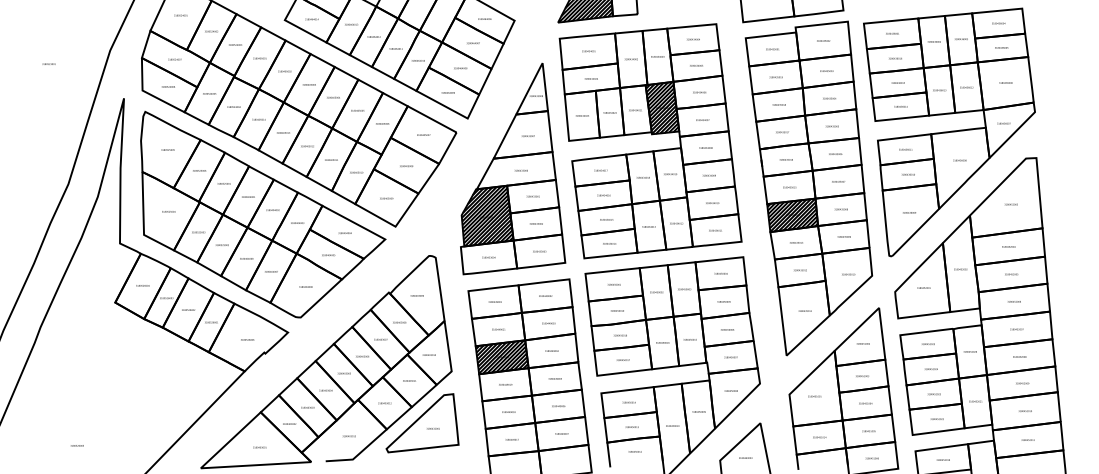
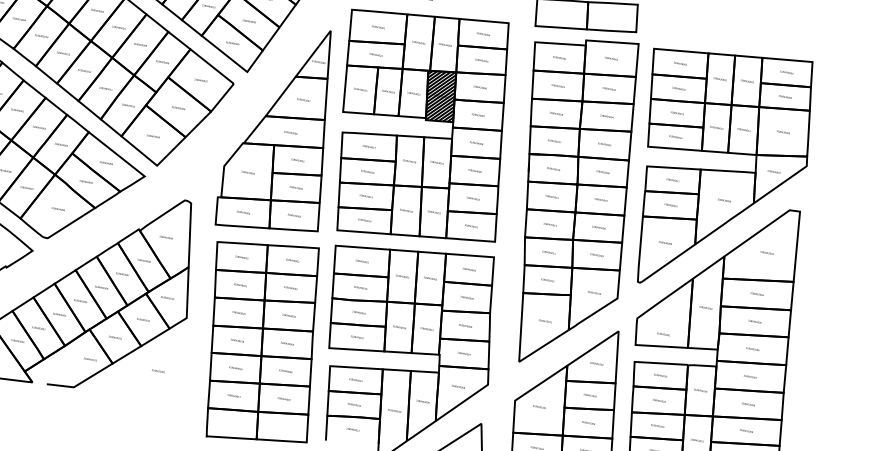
hatch: (792, 214) -> (549, 223), removed
hatch: (487, 215) -> (249, 170), removed
text: (923, 287) -> (663, 333), moved
hatch: (502, 356) -> (239, 312), removed
part: (422, 423) -> (148, 364), removed
text: (349, 436) -> (90, 359), moved

